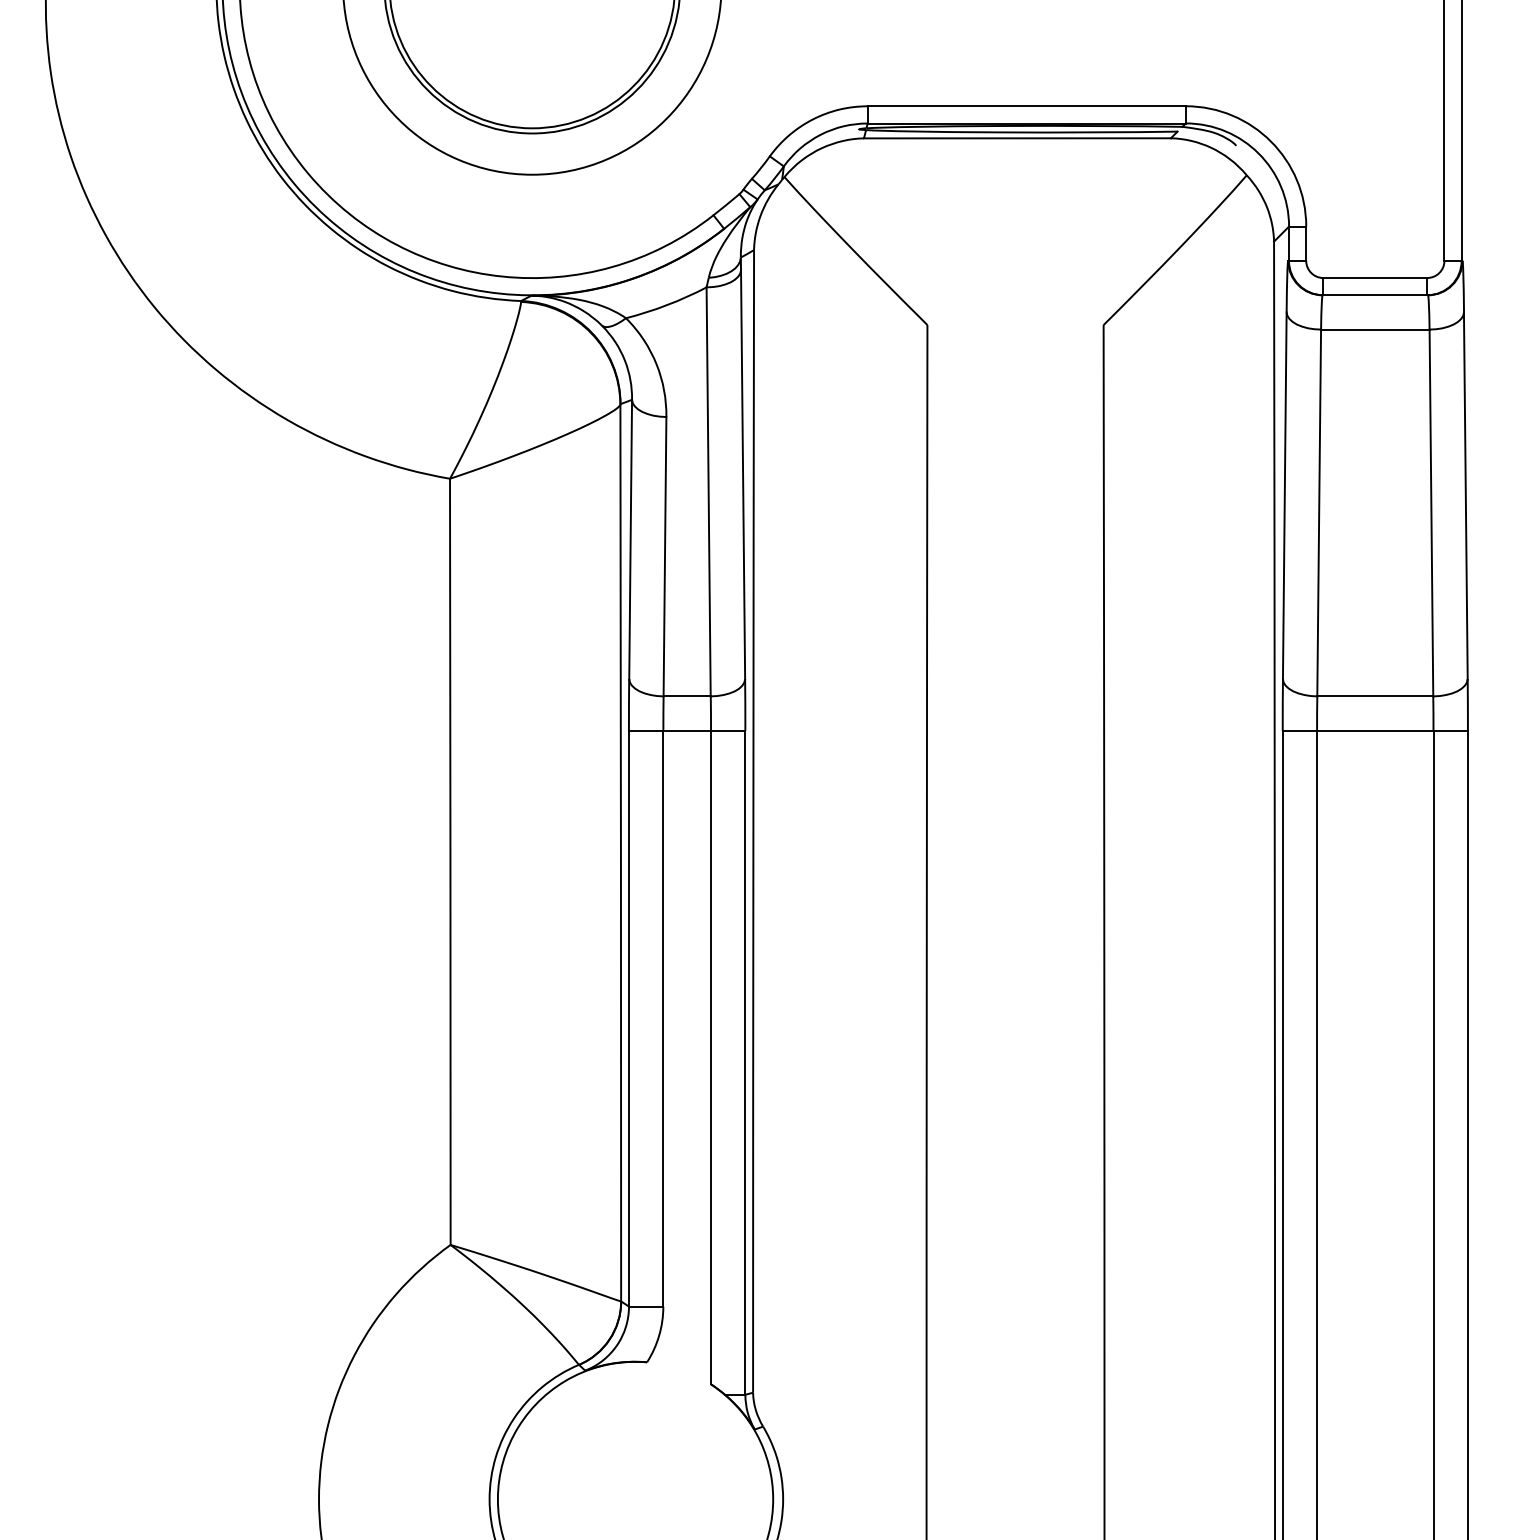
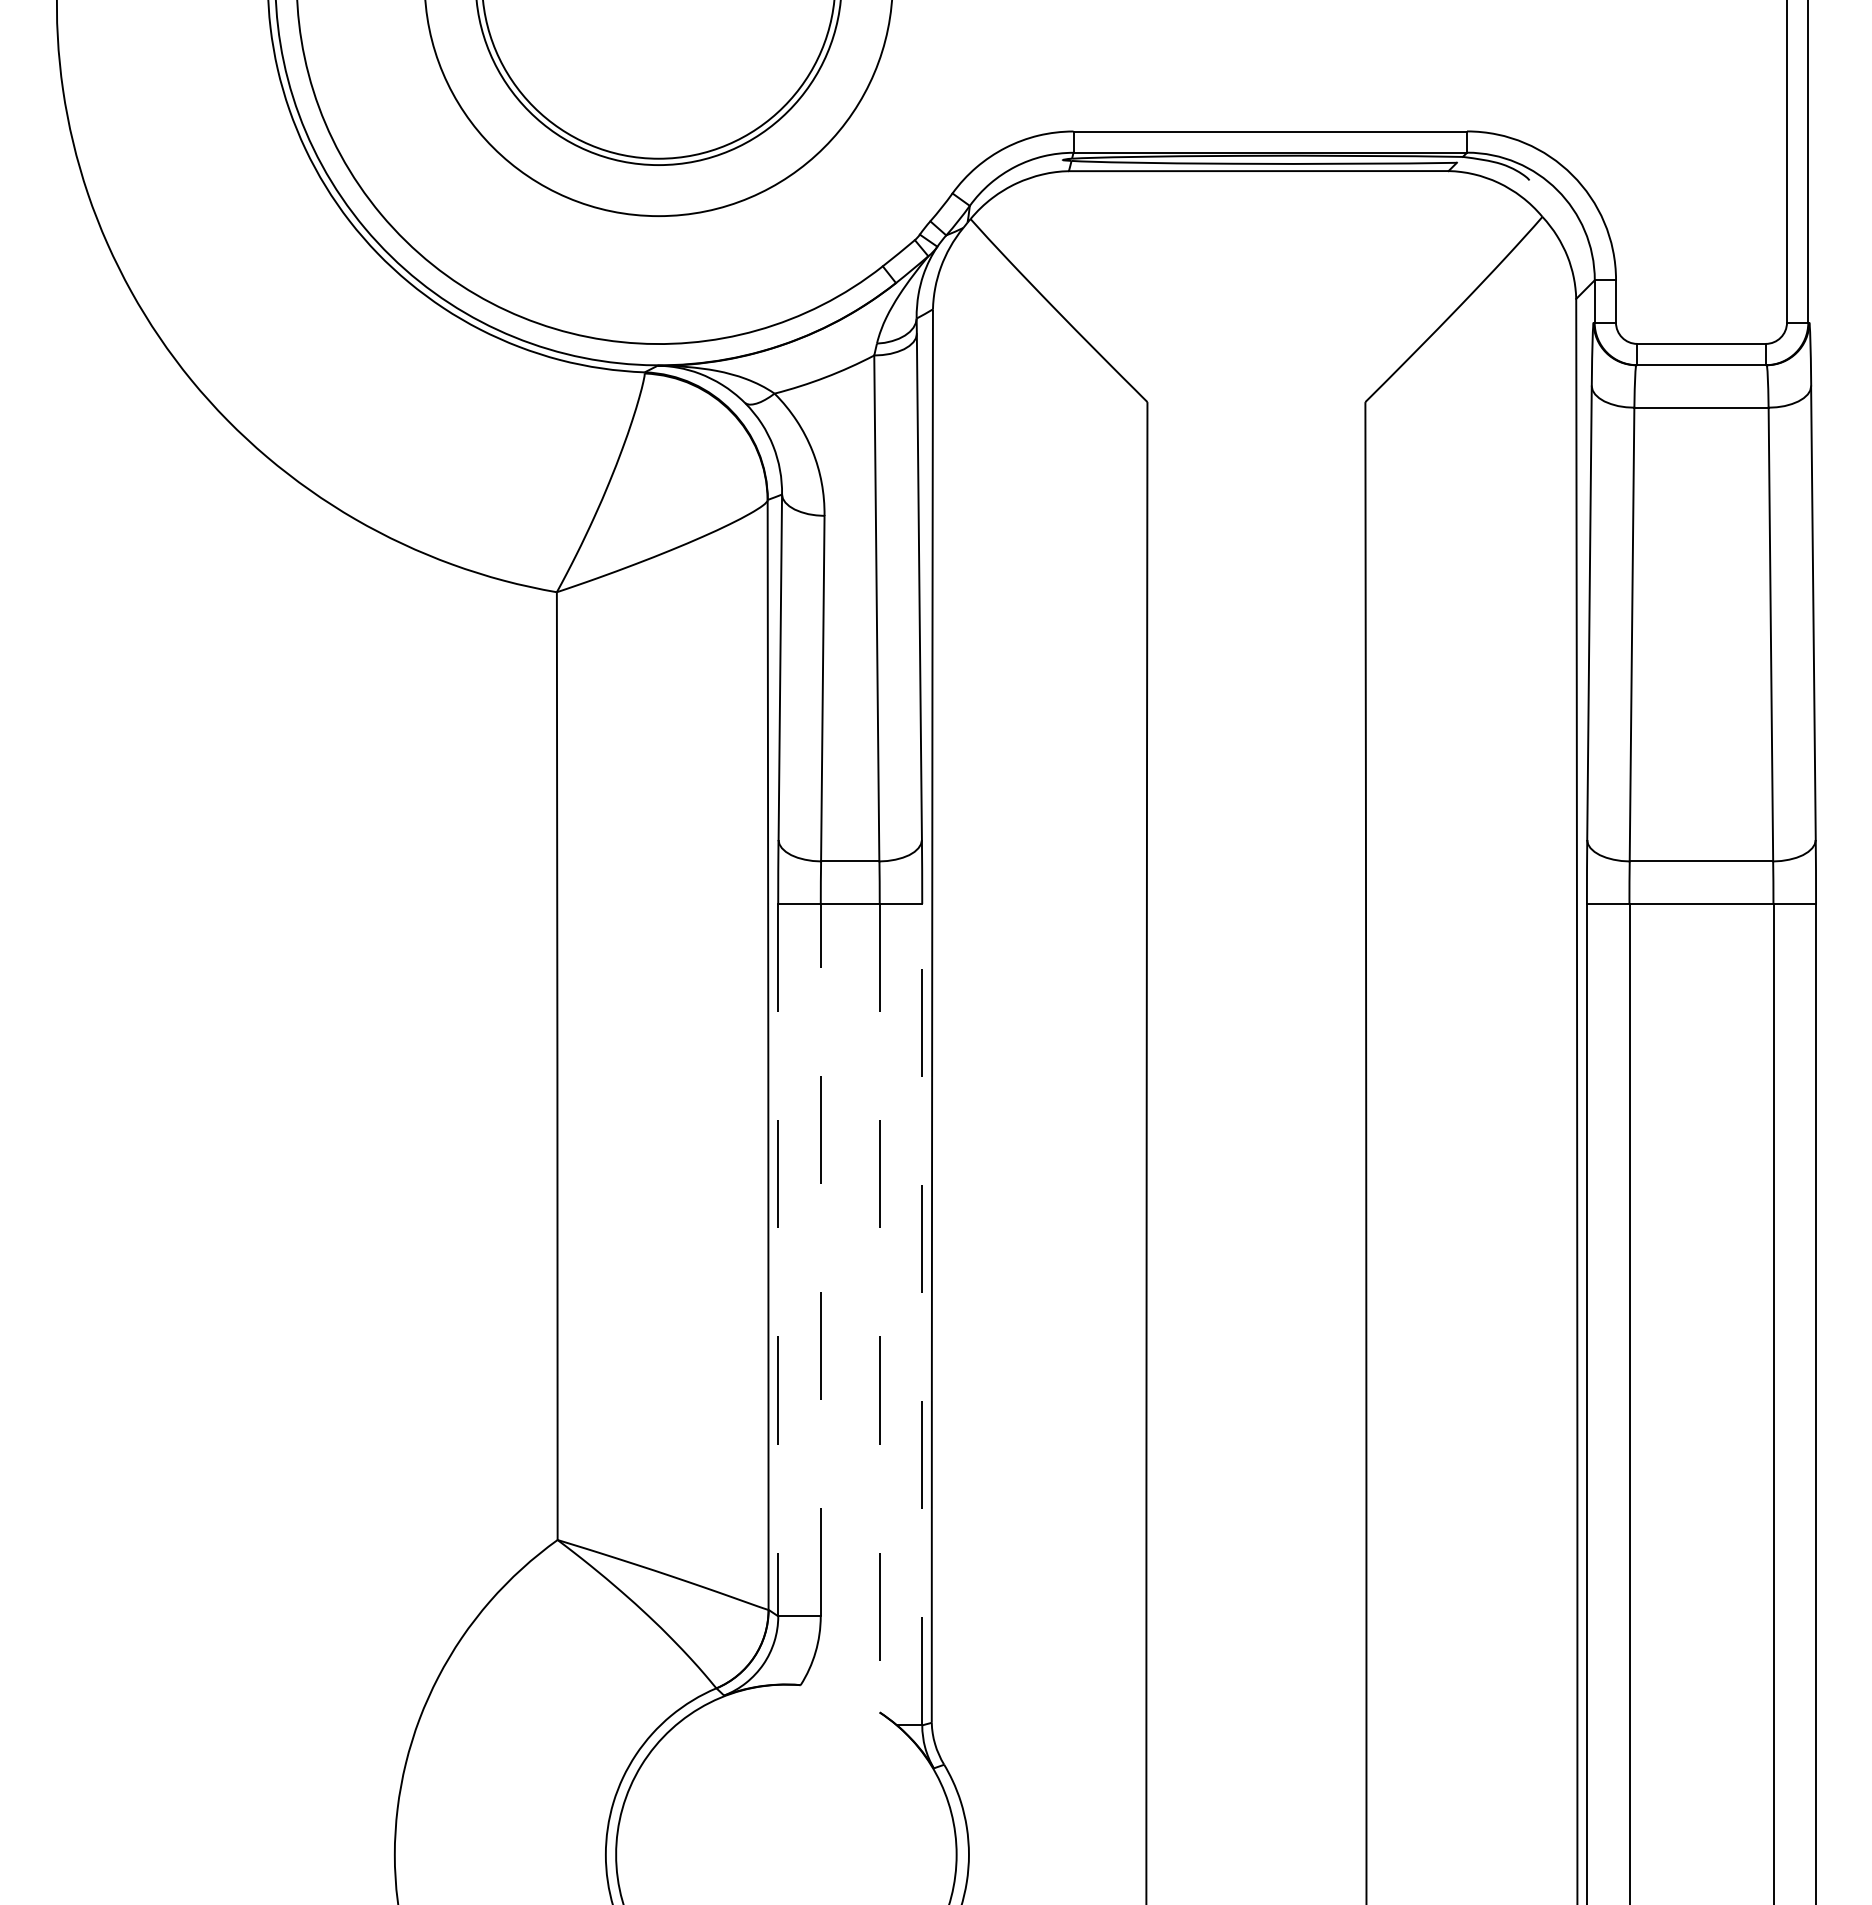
line: (629, 1018) -> (778, 1260), solid -> dashed
line: (663, 1018) -> (820, 1259), solid -> dashed
line: (710, 1057) -> (879, 1308), solid -> dashed
line: (745, 1062) -> (922, 1314), solid -> dashed

